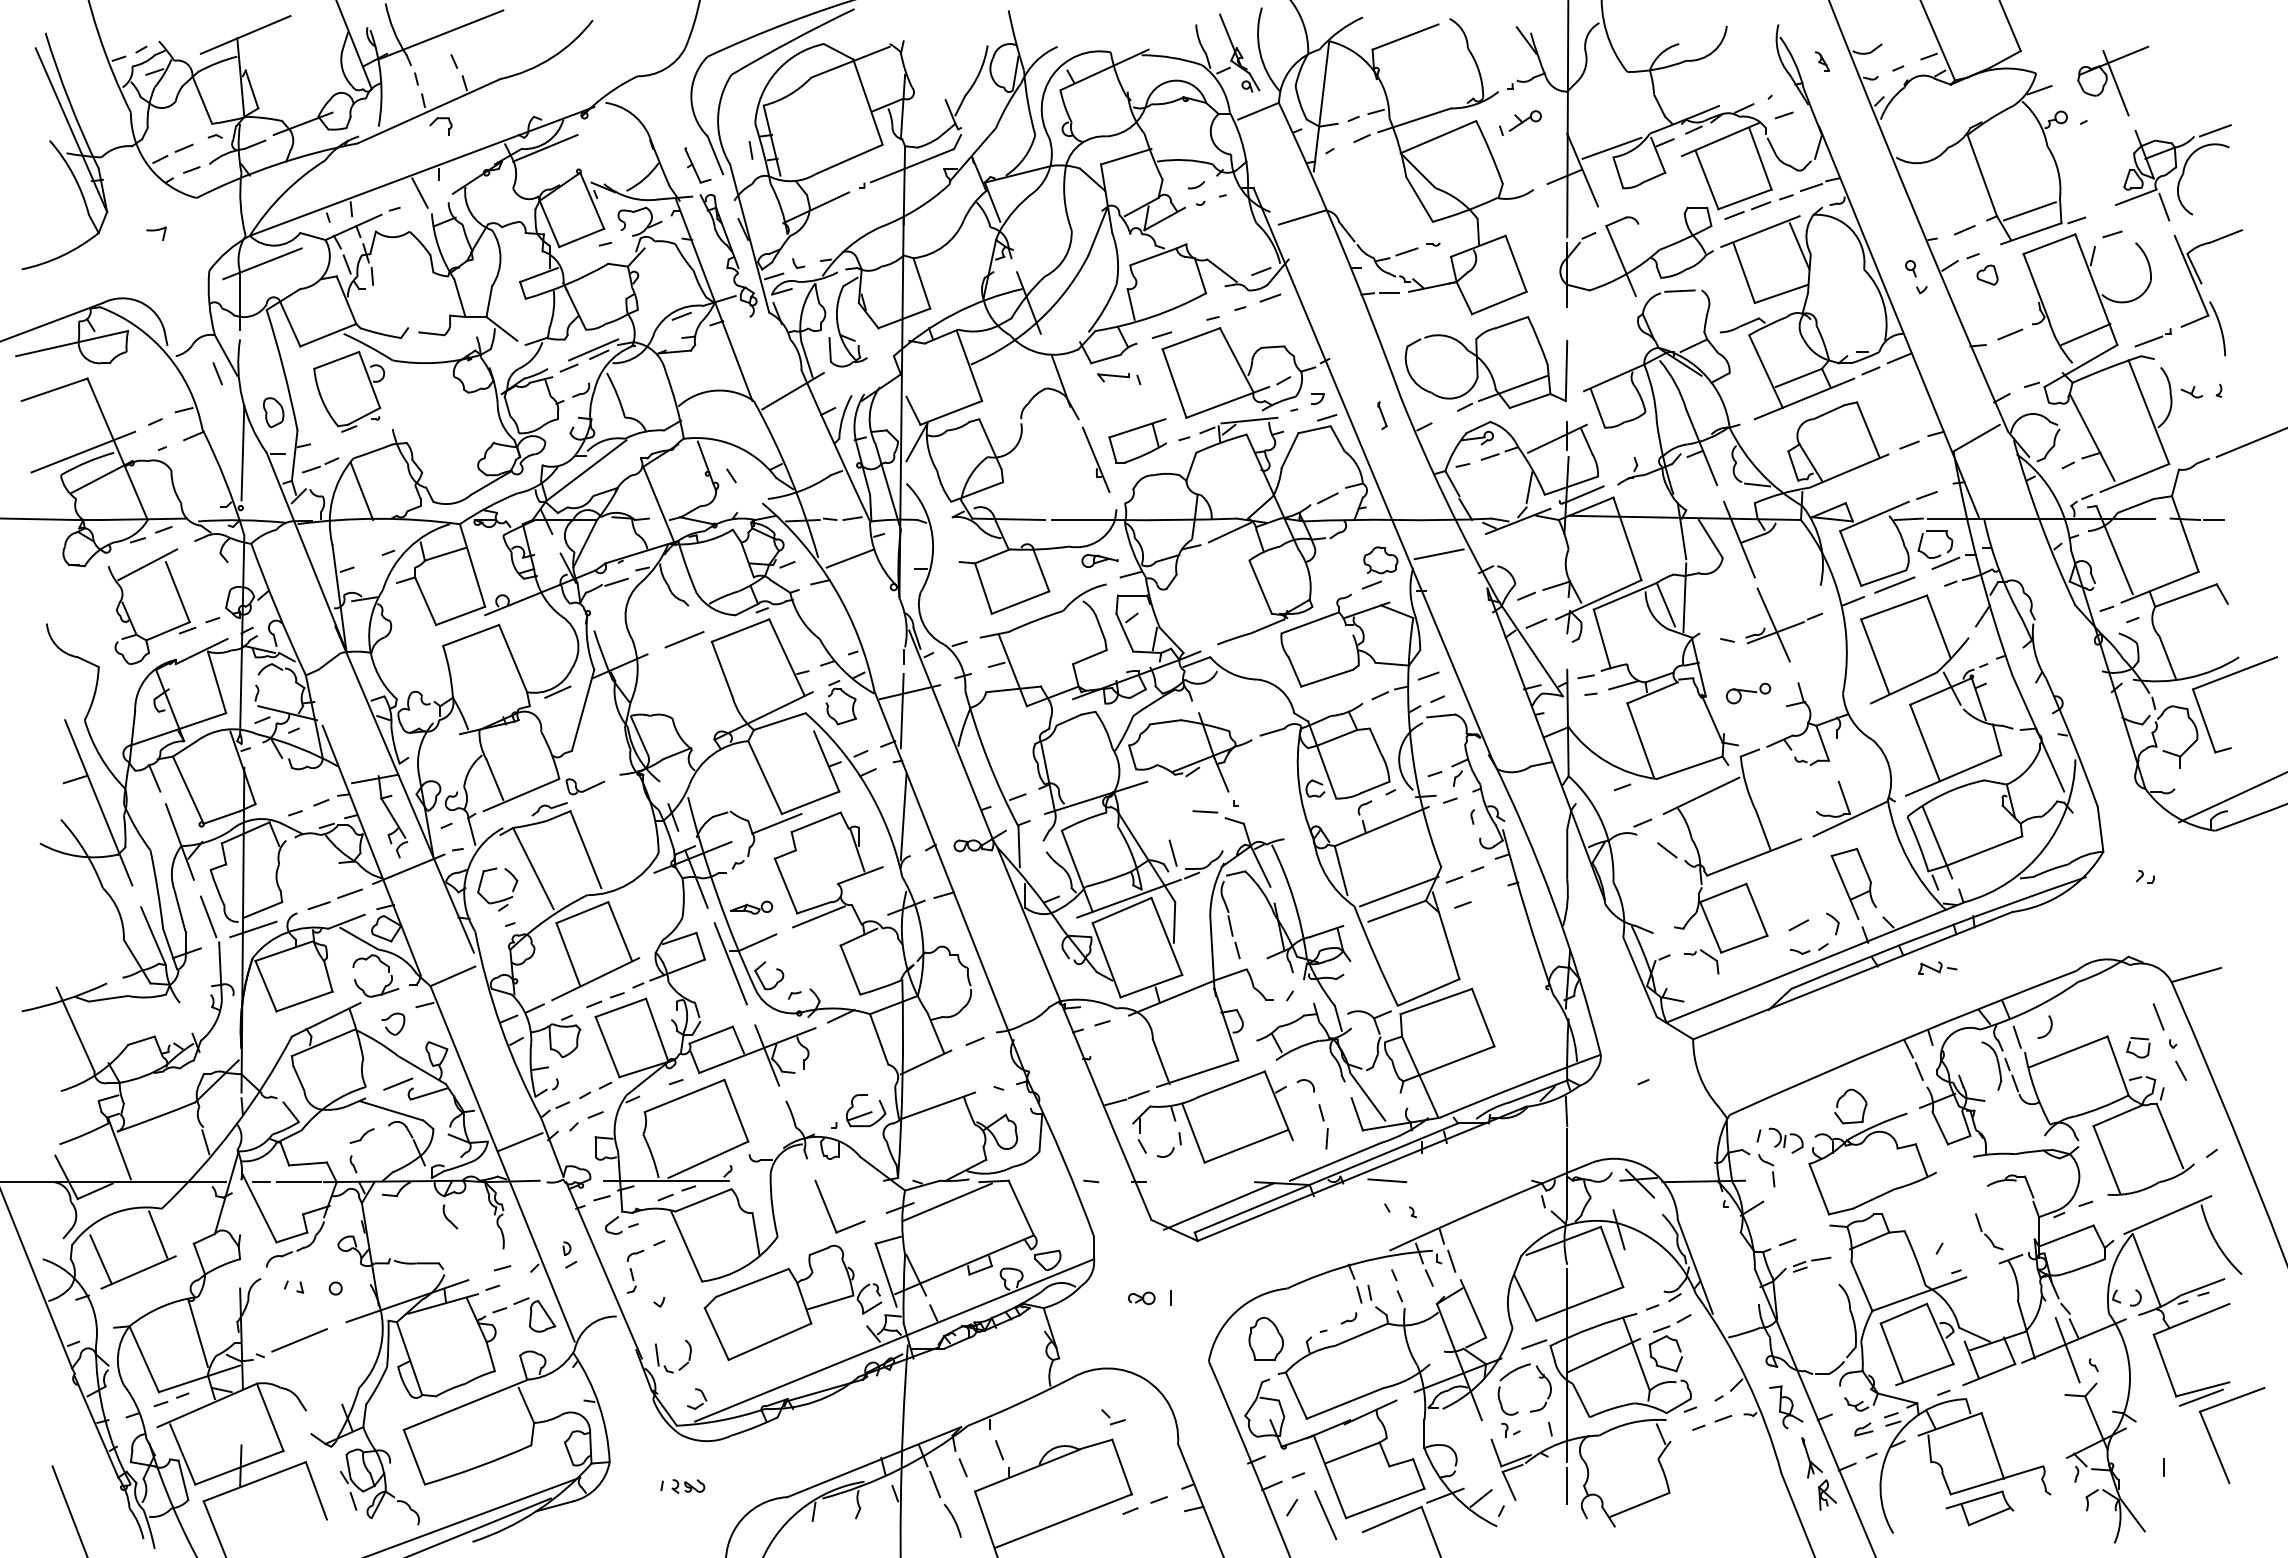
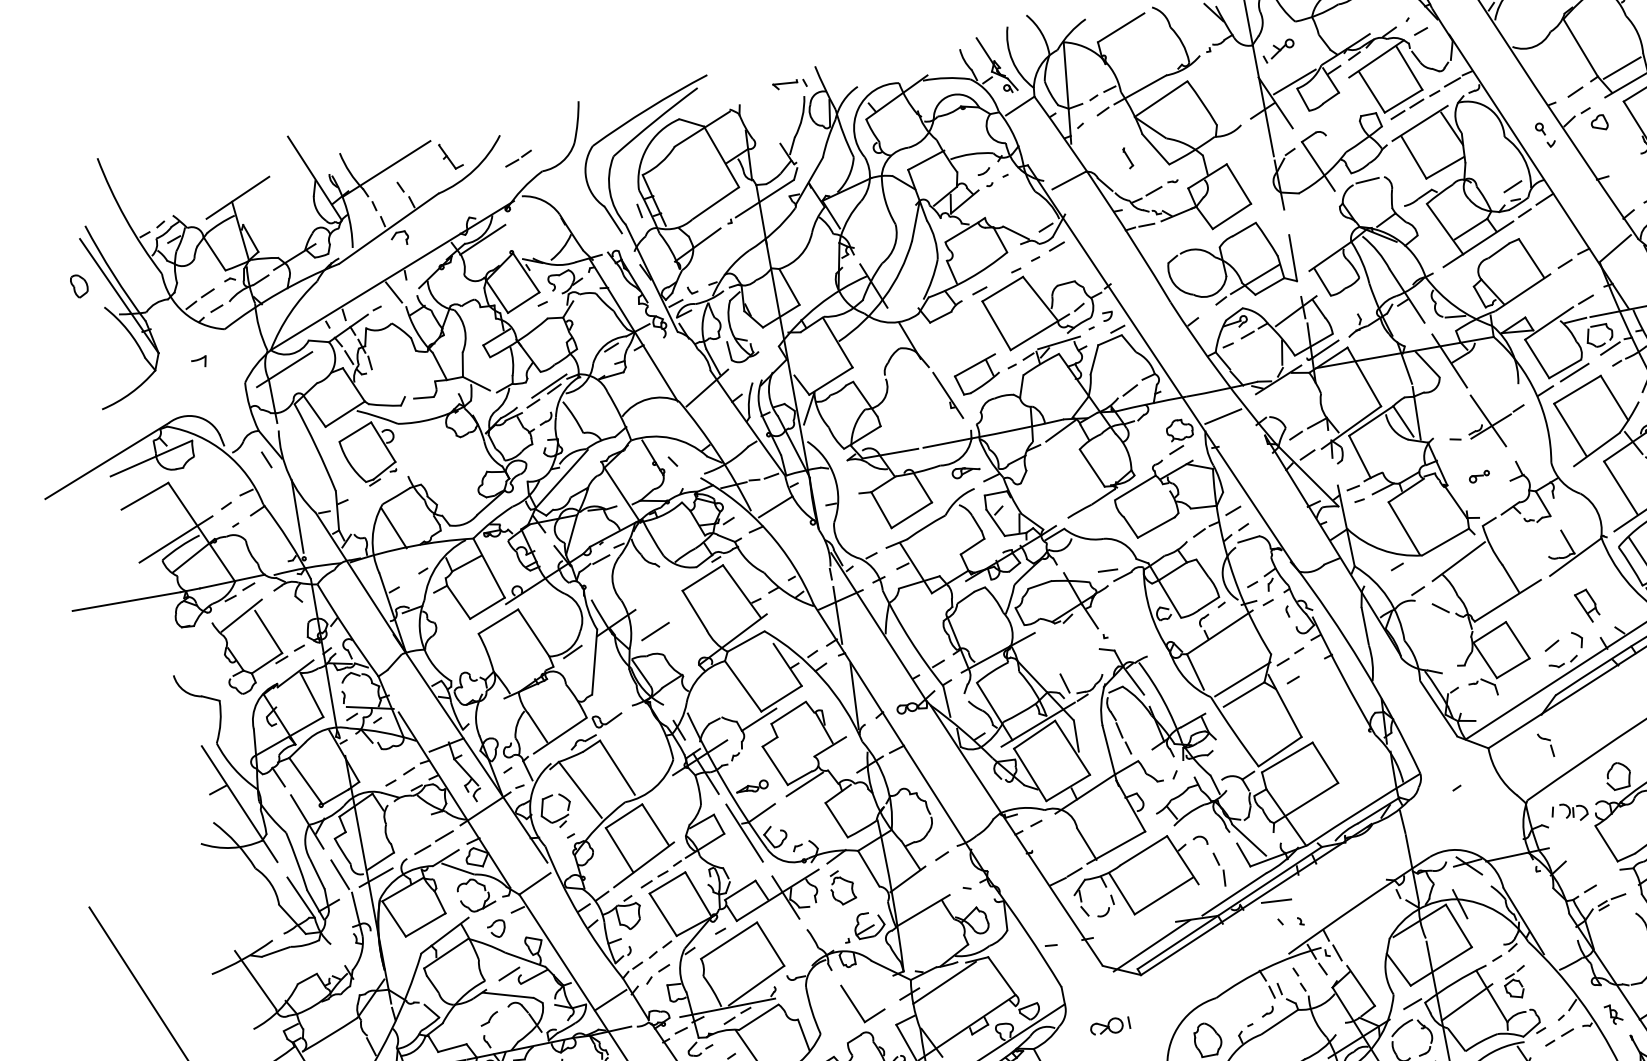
part: (1520, 122) -> (1278, 50), moved
part: (697, 165) -> (450, 156), moved
line: (2010, 334) -> (1513, 186), moved
part: (1119, 379) -> (790, 85), moved
part: (273, 412) -> (79, 285), moved
part: (1382, 415) -> (1128, 157), moved
part: (320, 465) -> (518, 158), moved
line: (684, 639) -> (655, 631), moved
part: (1748, 693) -> (1479, 476), size x0.6
part: (846, 695) -> (845, 881), moved
line: (1205, 811) -> (1108, 570), moved
part: (1853, 883) -> (1587, 605), size x0.6
part: (1772, 1171) -> (1550, 745), moved
part: (1141, 1297) -> (1106, 1026), size x1.6
part: (1669, 1343) -> (1515, 983), size x0.7
part: (1786, 1407) -> (1613, 1014), size x0.6

